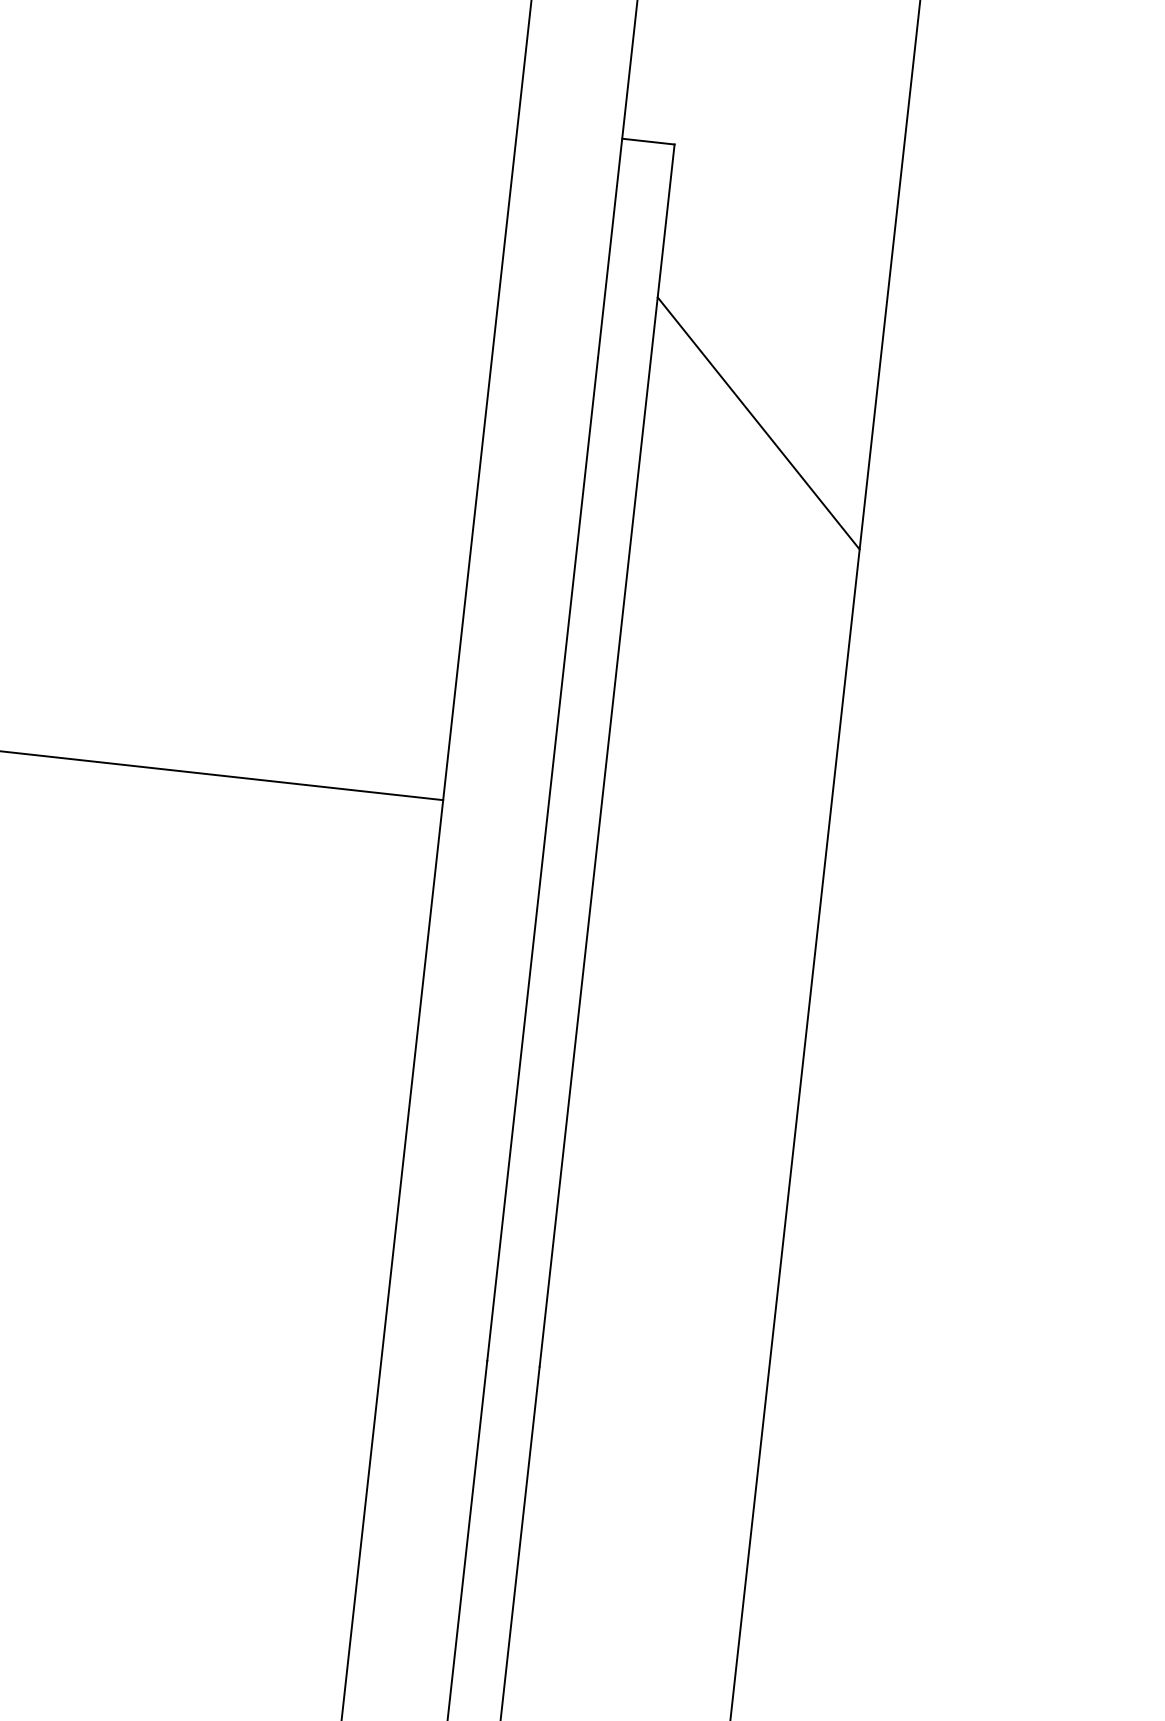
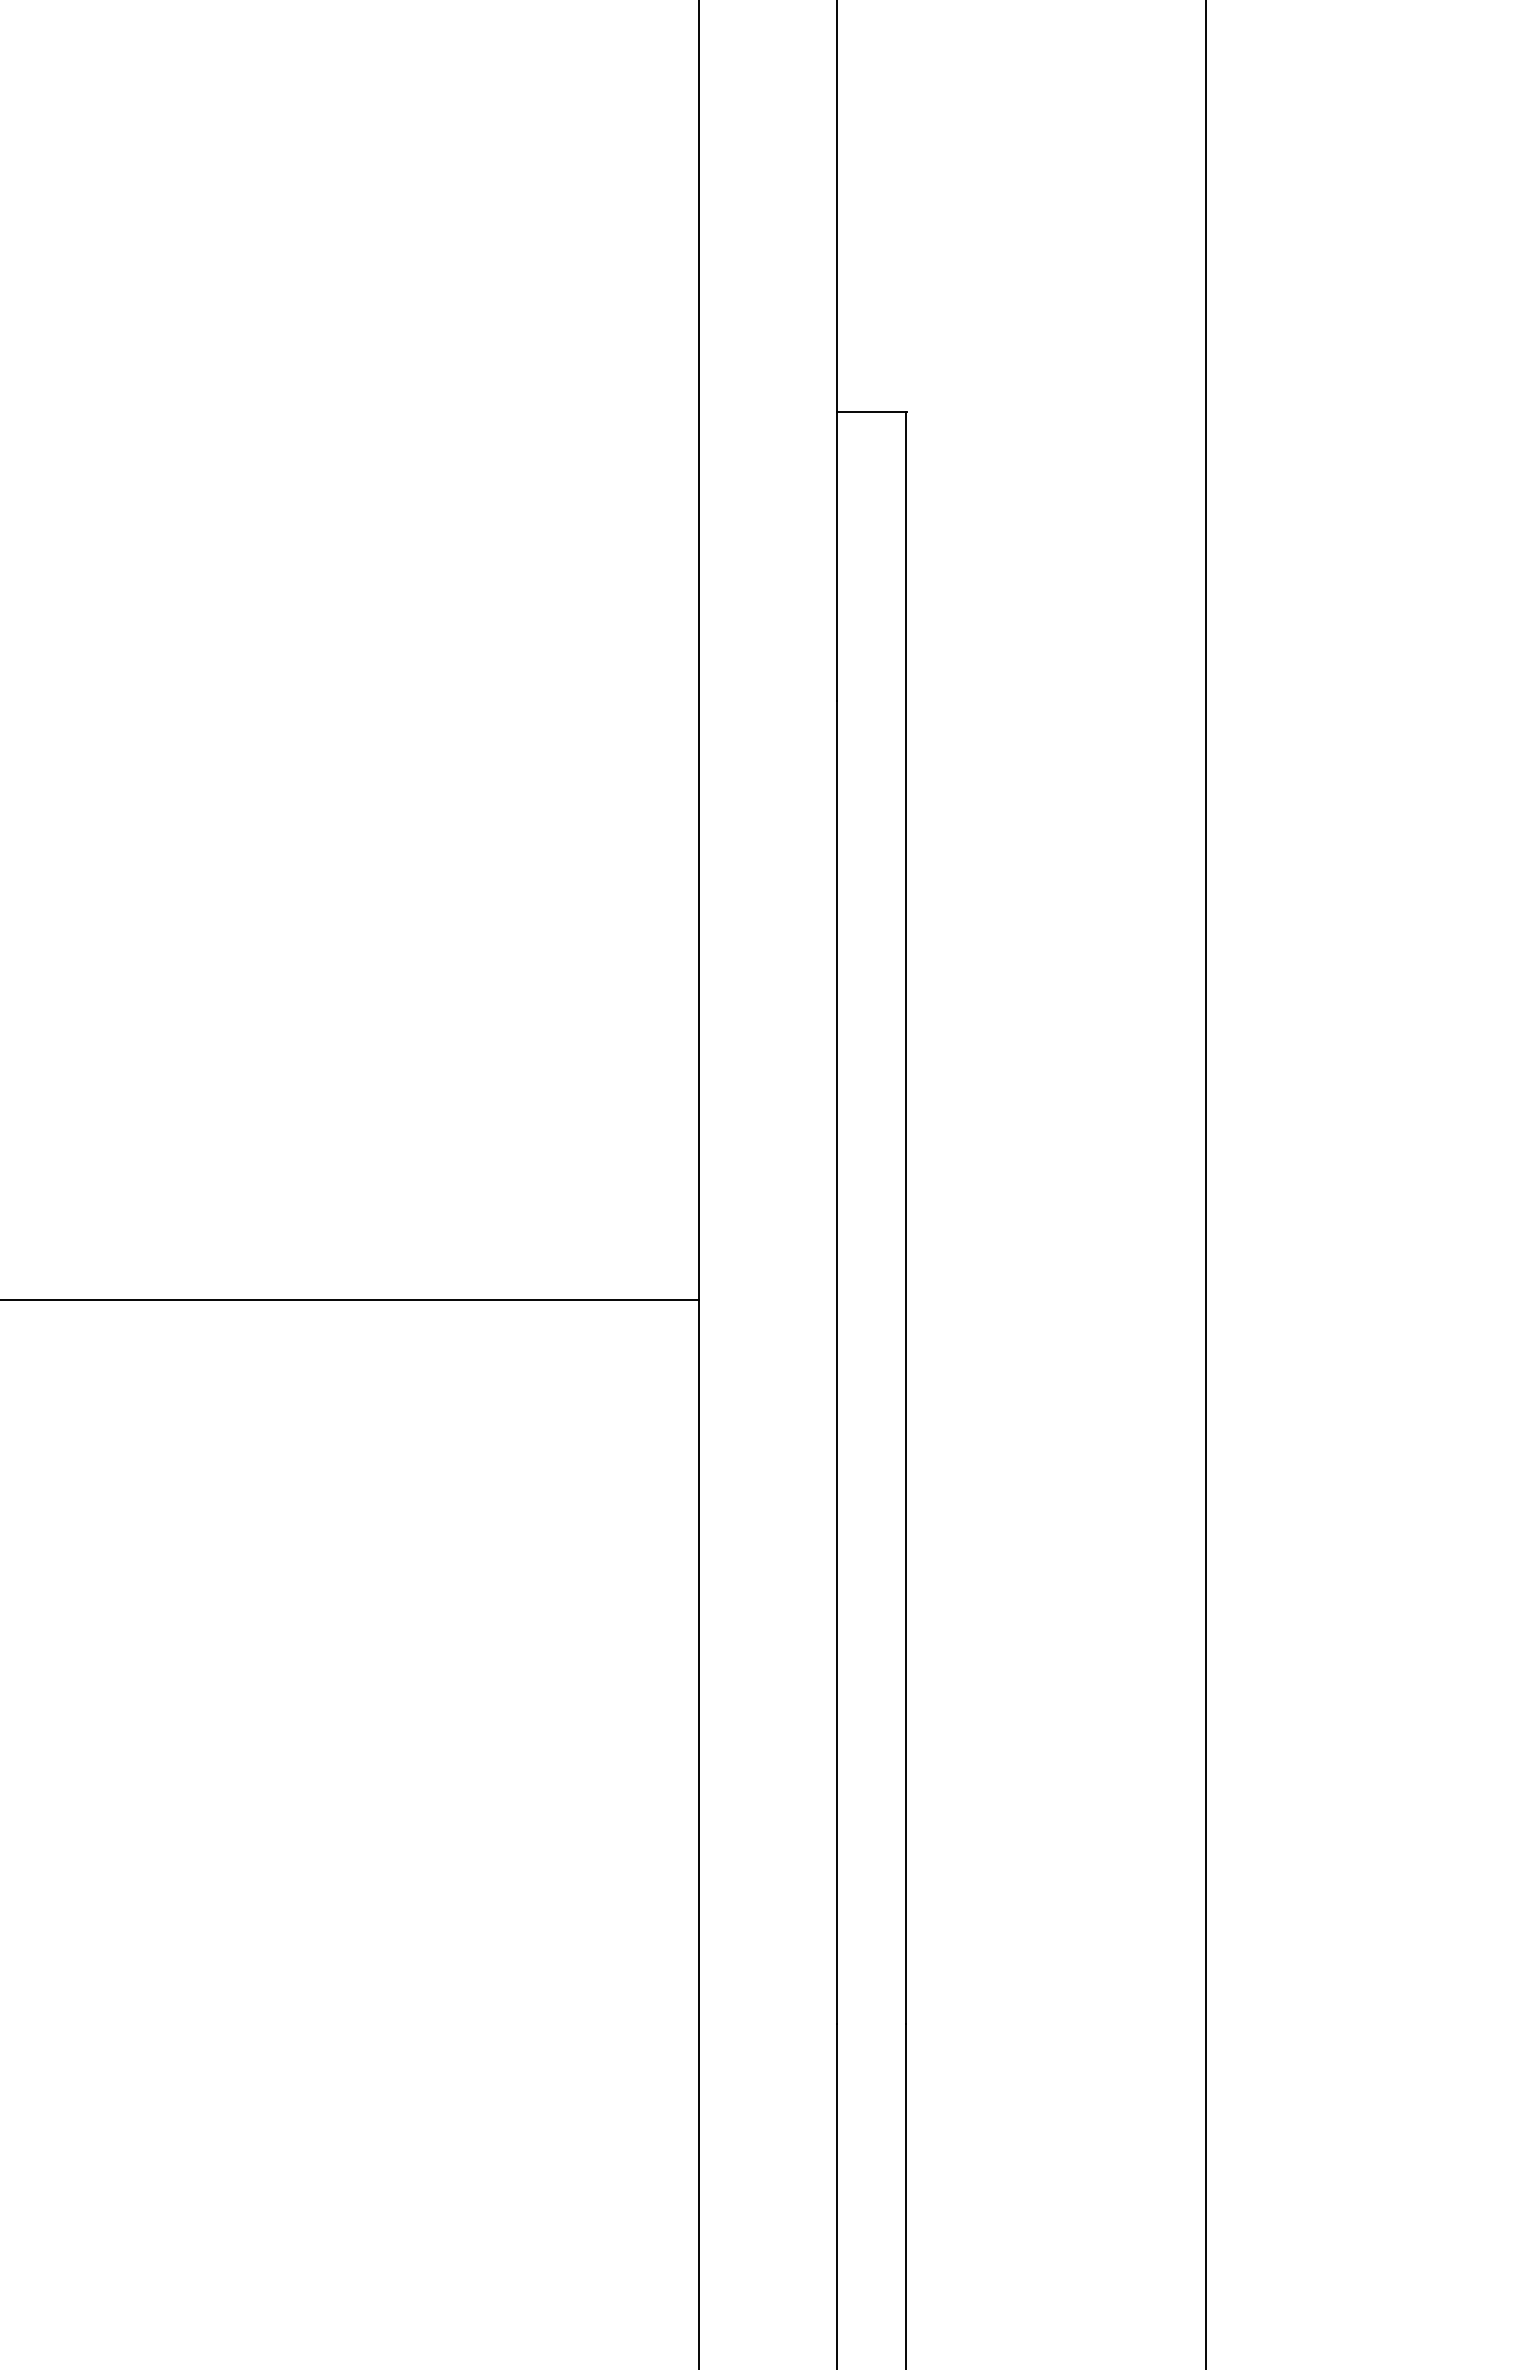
line: (758, 423) -> (1055, 763), removed

